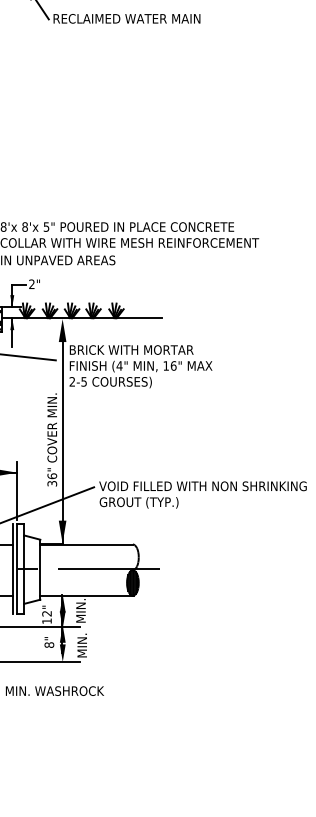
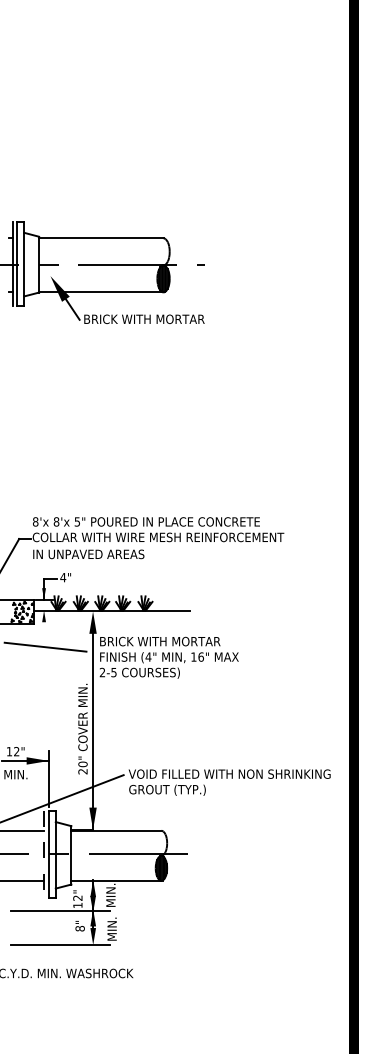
text: (127, 19) -> (156, 319), RECLAIMED WATER MAIN -> BRICK WITH MORTAR
text: (32, 284) -> (63, 577), 2" -> 4"
line: (12, 332) -> (44, 624), removed
text: (51, 479) -> (82, 767), 36" -> 20"
line: (12, 568) -> (44, 854), solid -> dashed

